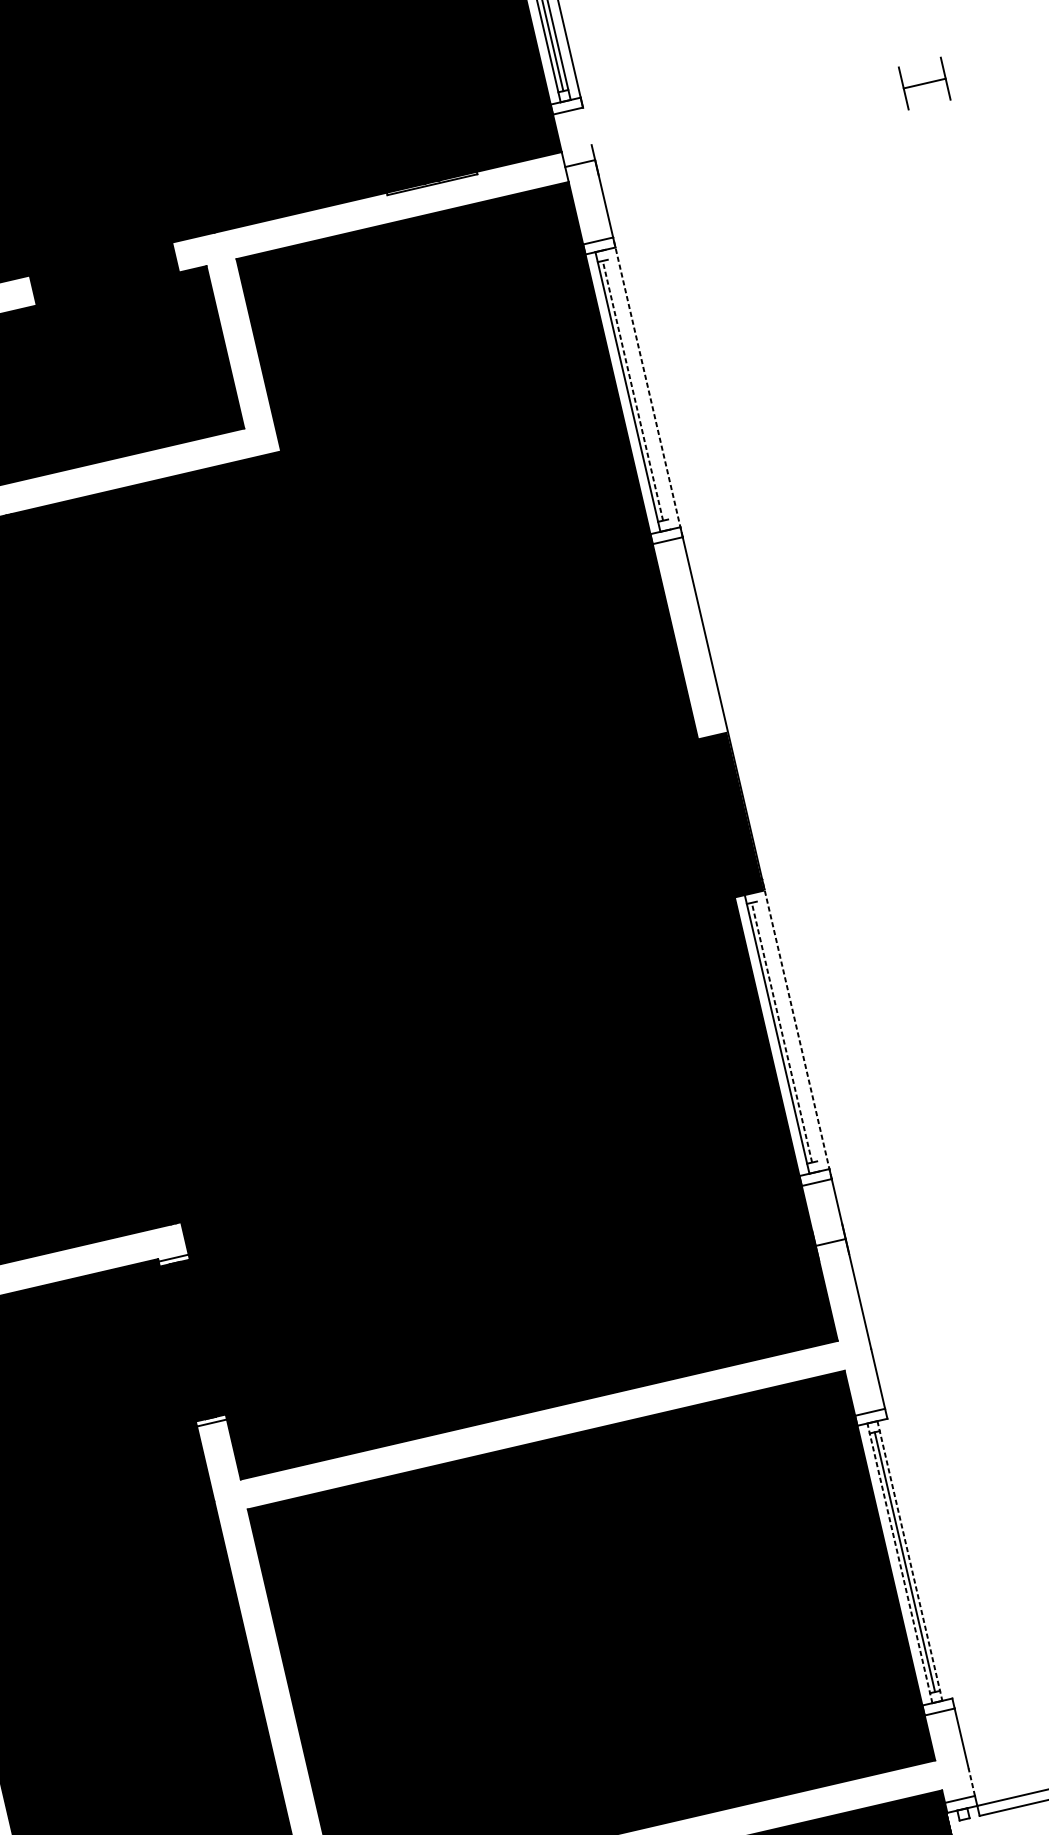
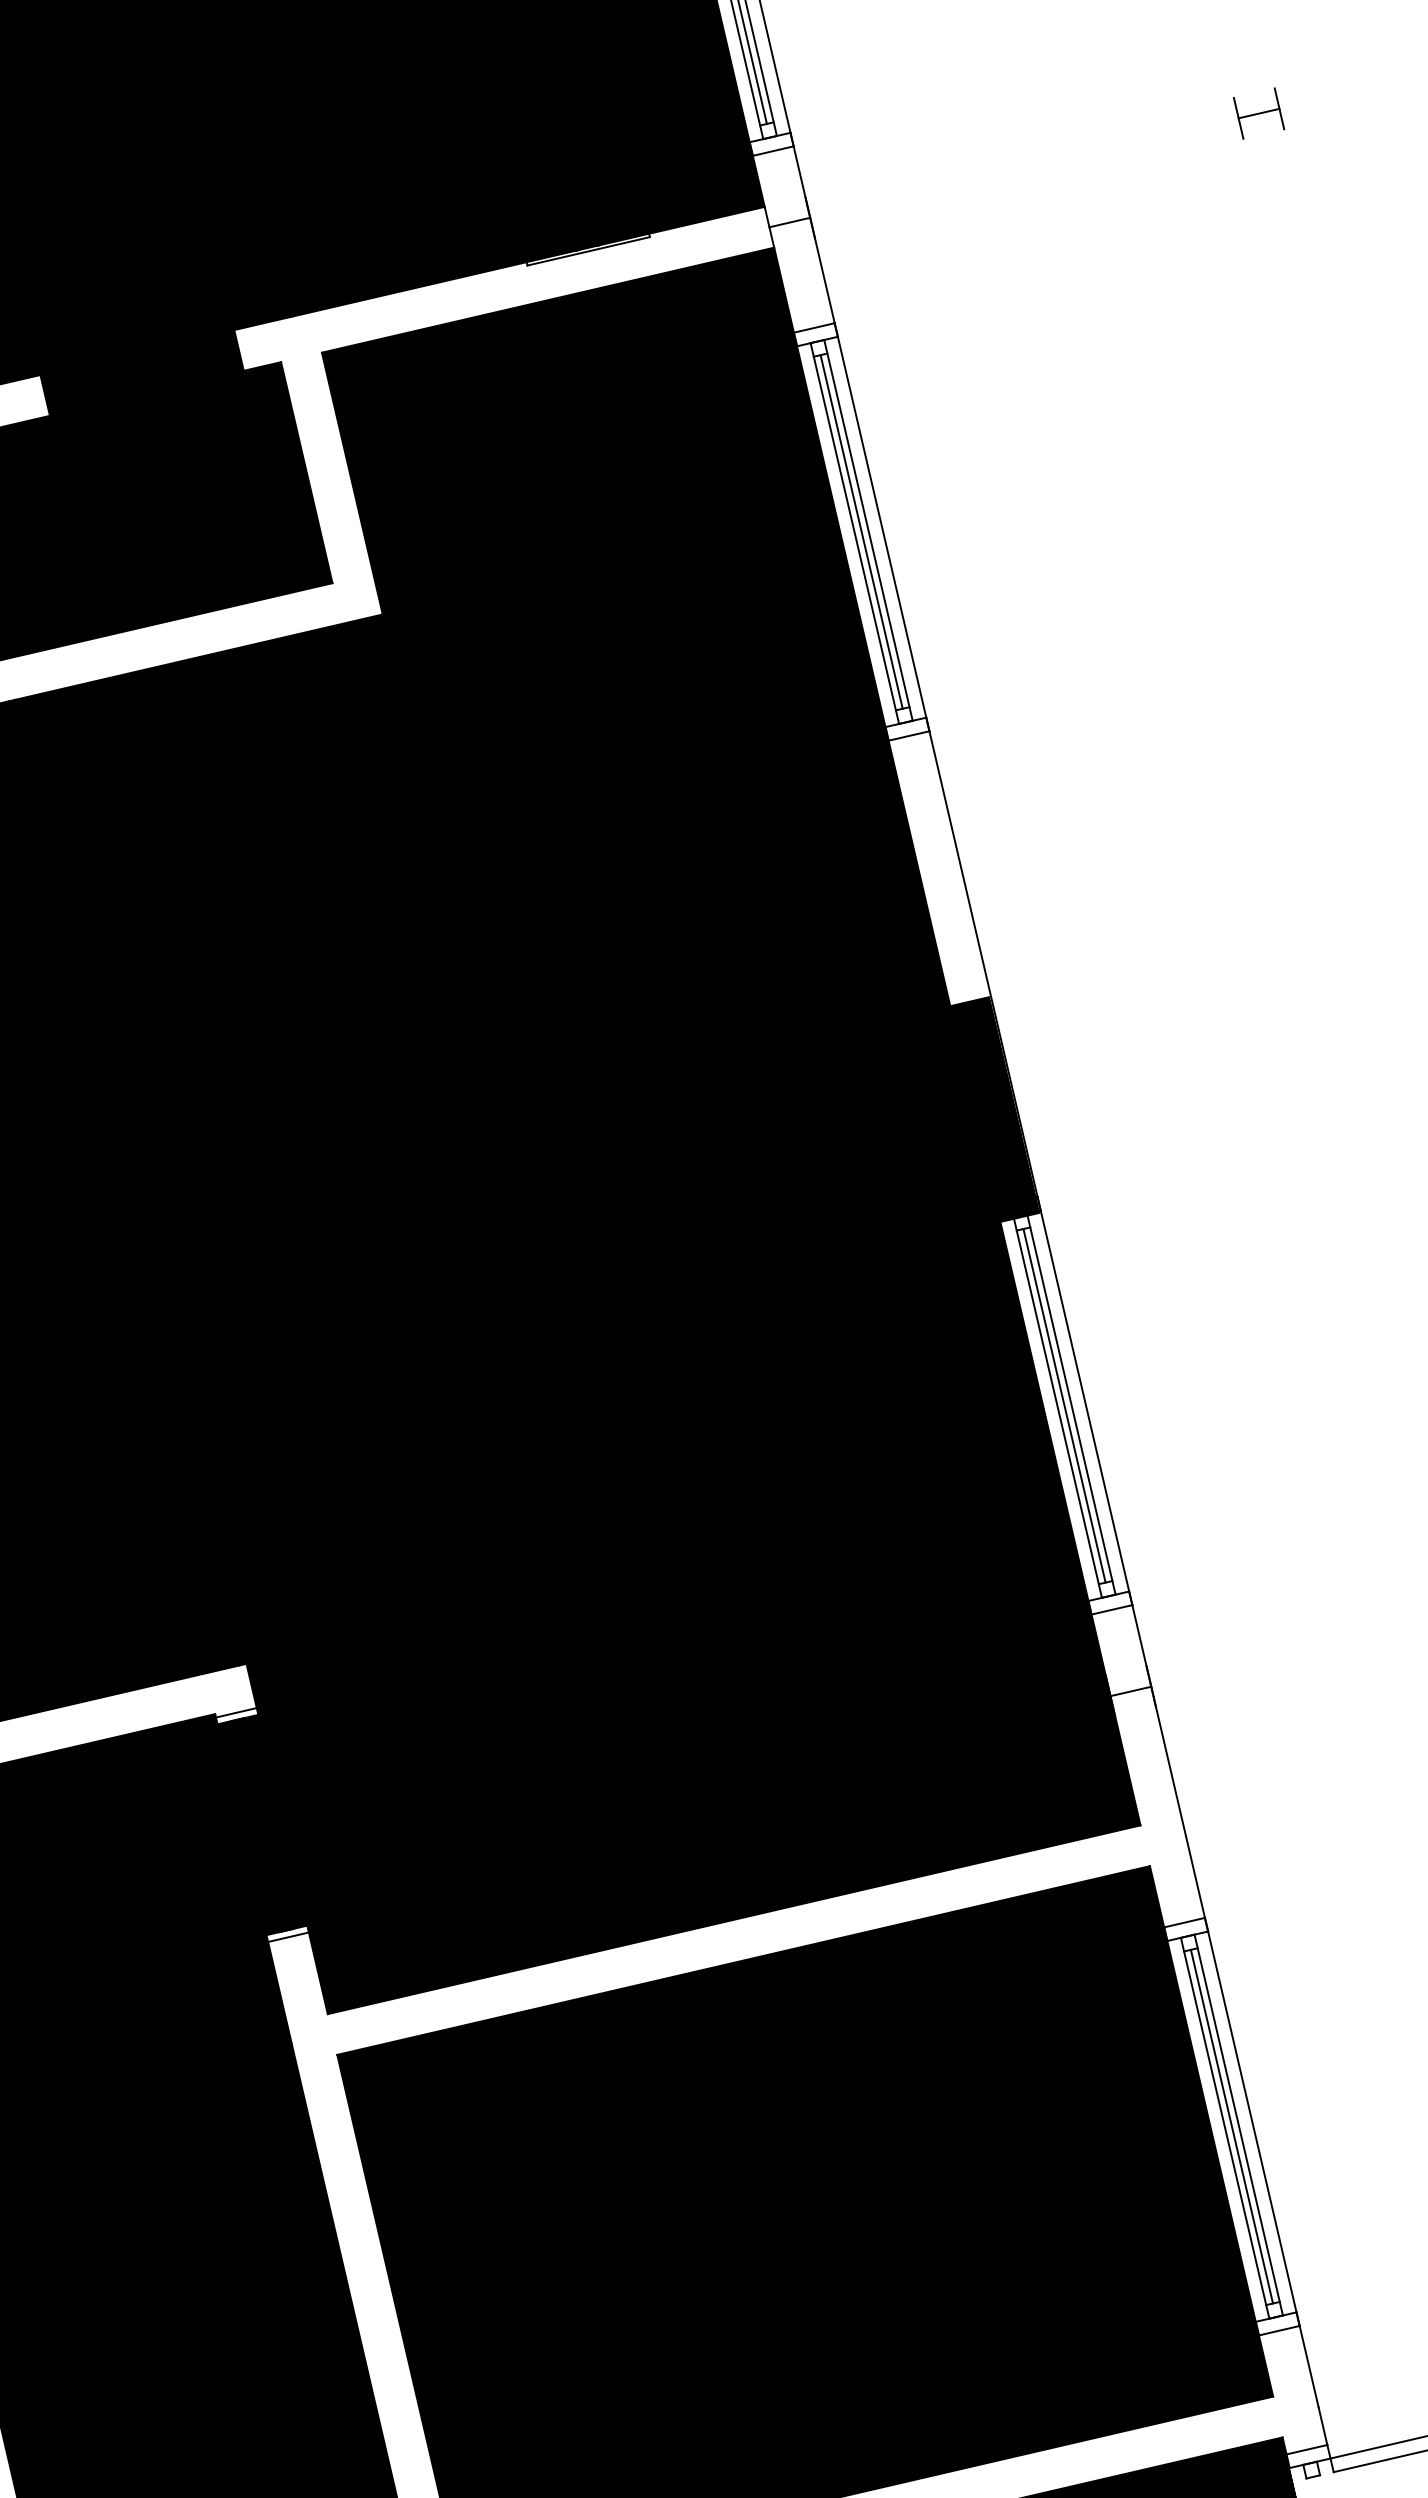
part: (925, 83) -> (1259, 113), size x0.71
line: (588, 133) -> (801, 181), added
line: (647, 386) -> (881, 526), dashed -> solid
line: (637, 389) -> (868, 529), added
line: (632, 391) -> (861, 532), dashed -> solid
line: (796, 1028) -> (1084, 1400), dashed -> solid
line: (787, 1030) -> (1071, 1403), added
line: (781, 1032) -> (1064, 1405), dashed -> solid
line: (919, 1558) -> (1251, 2121), added
line: (909, 1561) -> (1238, 2125), dashed -> solid
line: (900, 1562) -> (1225, 2127), dashed -> solid
line: (971, 1781) -> (1322, 2425), dashed -> solid

